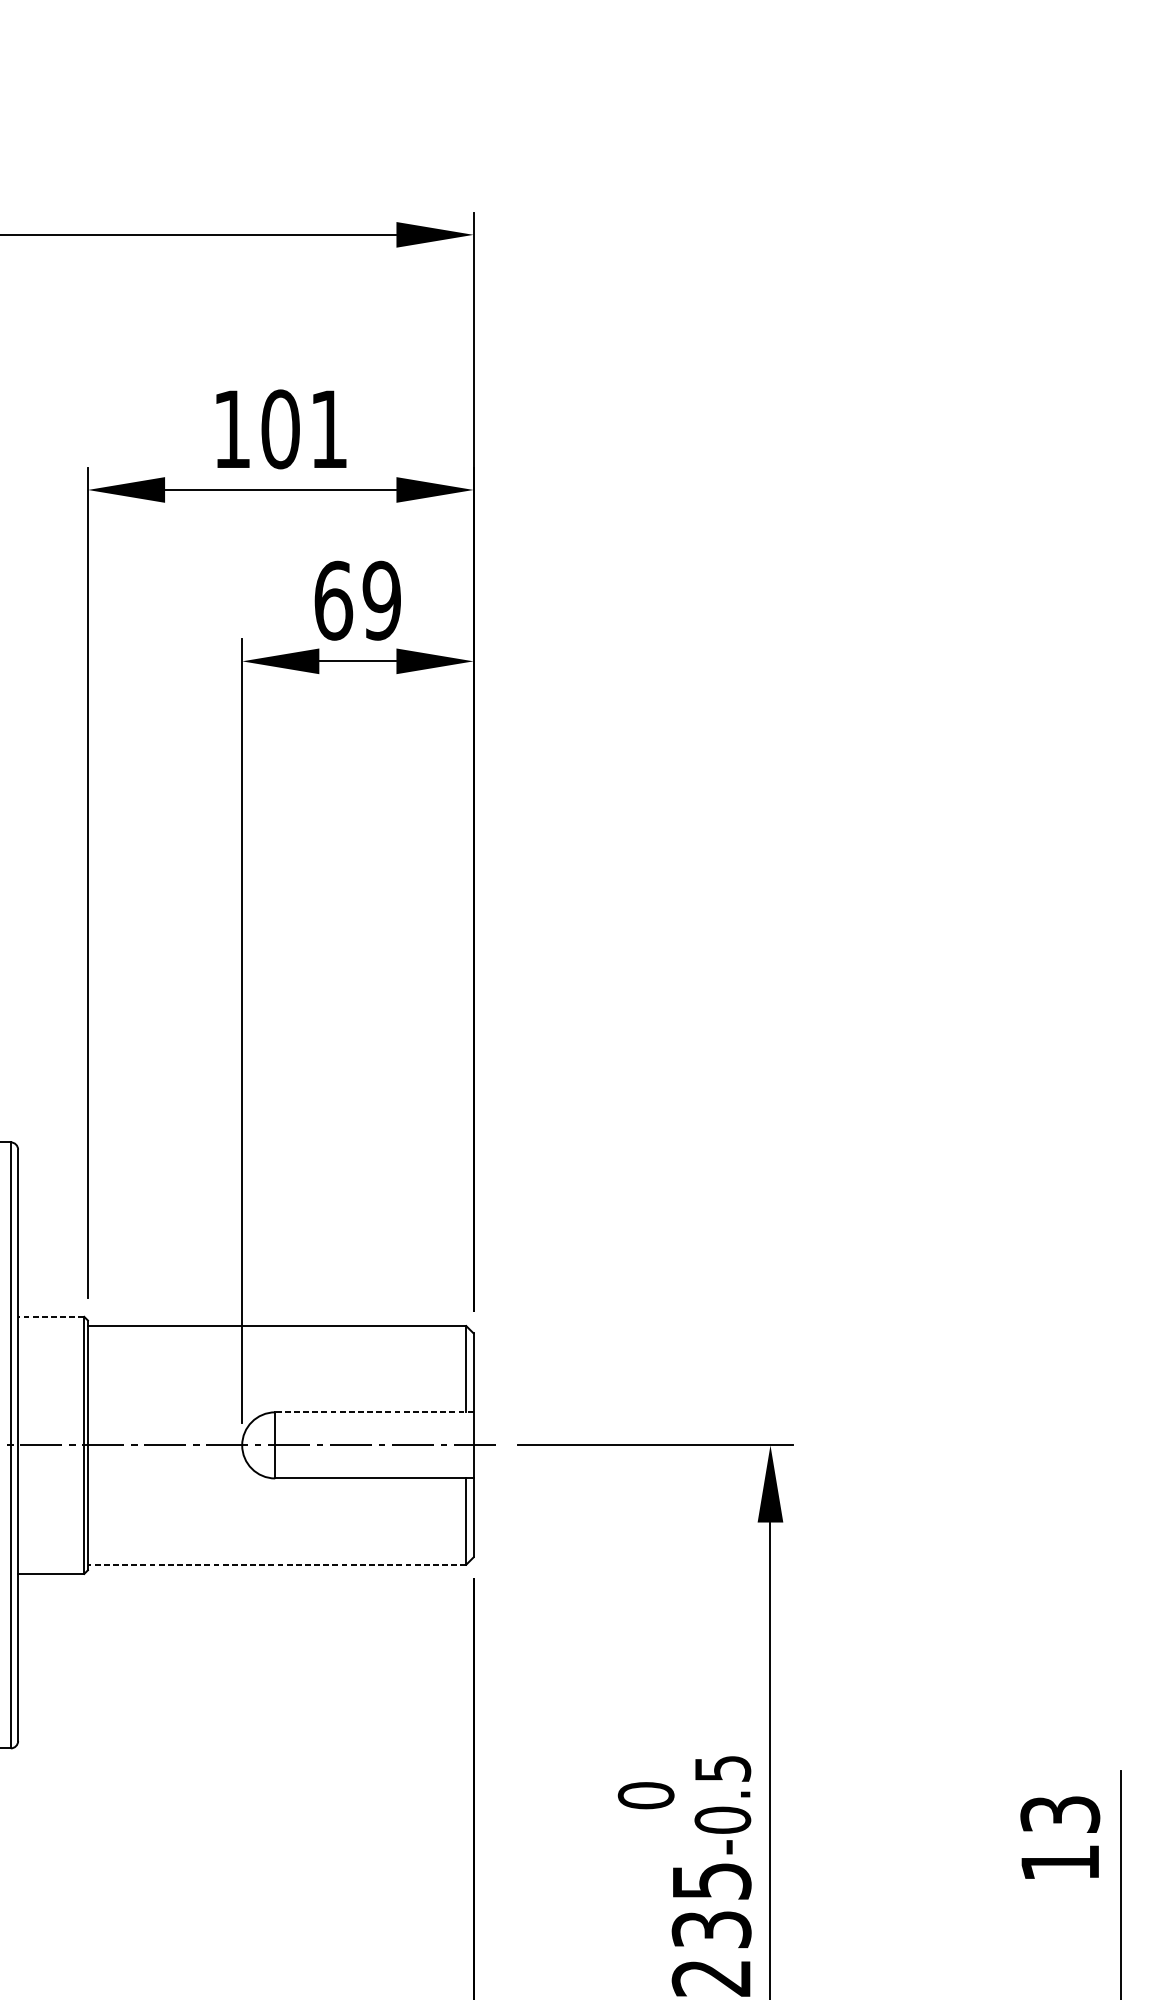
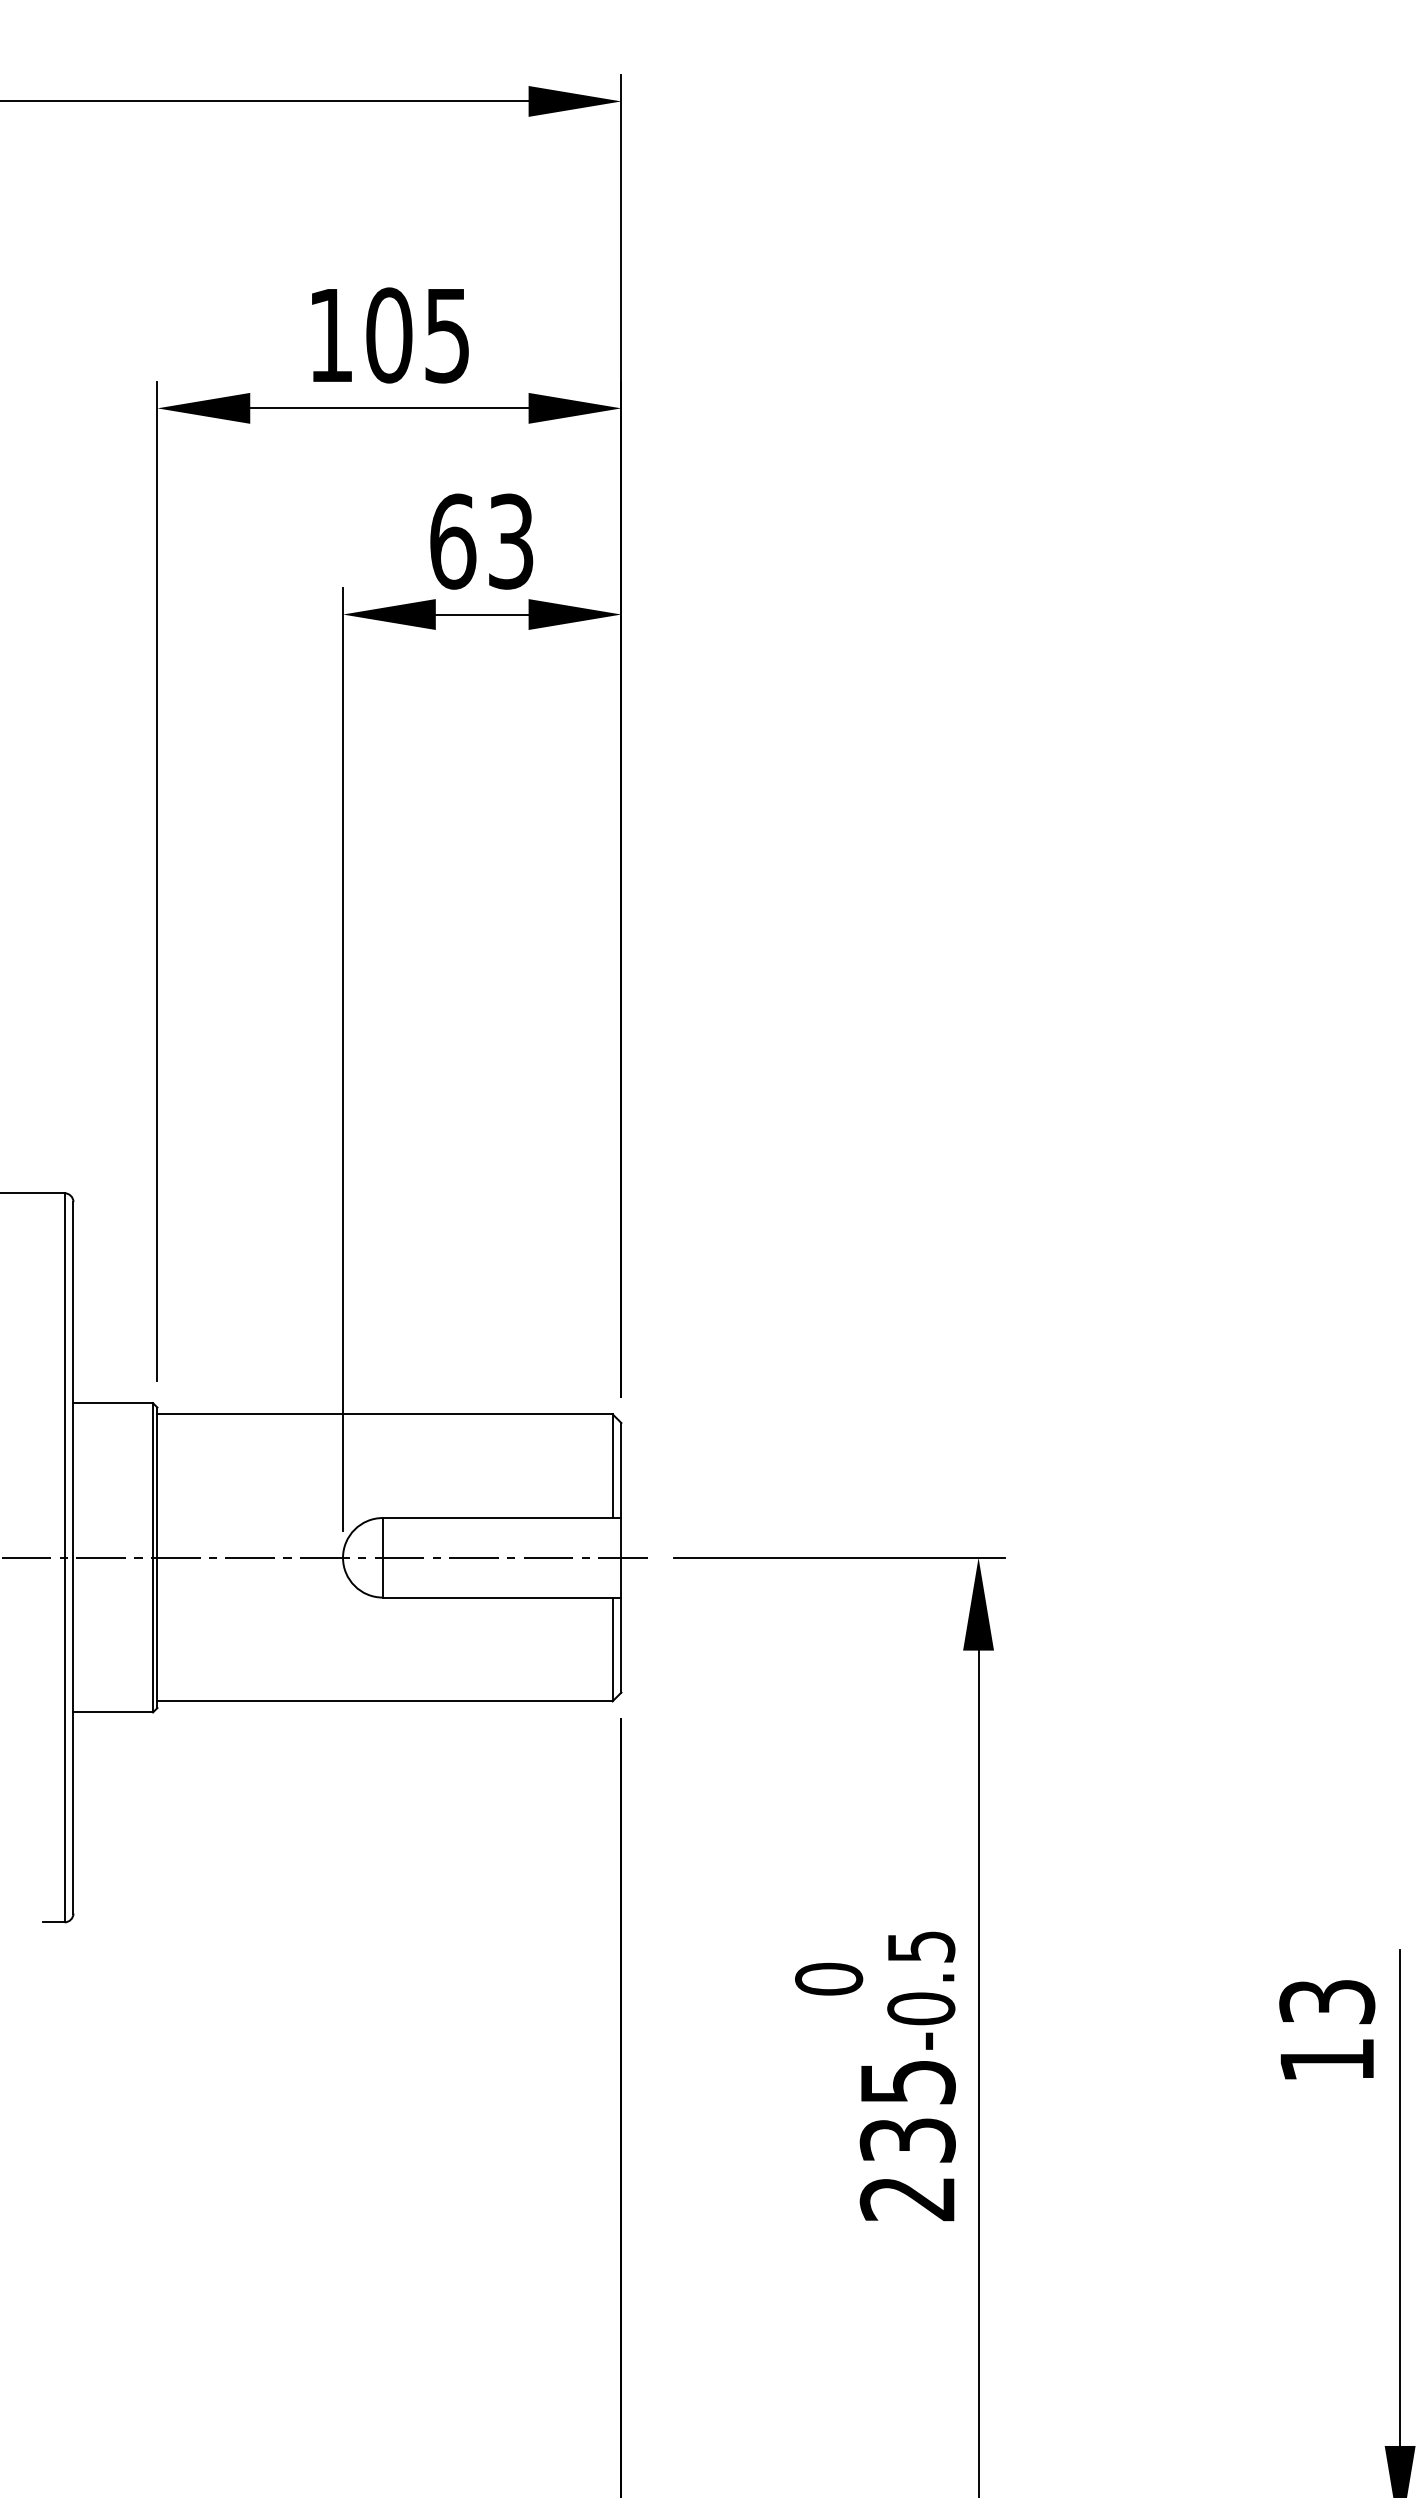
text: (328, 430) -> (446, 336), 101 -> 105
text: (381, 600) -> (510, 541), 69 -> 63
line: (51, 1317) -> (113, 1403), dashed -> solid
line: (373, 1412) -> (501, 1518), dashed -> solid
line: (277, 1564) -> (385, 1701), dashed -> solid

